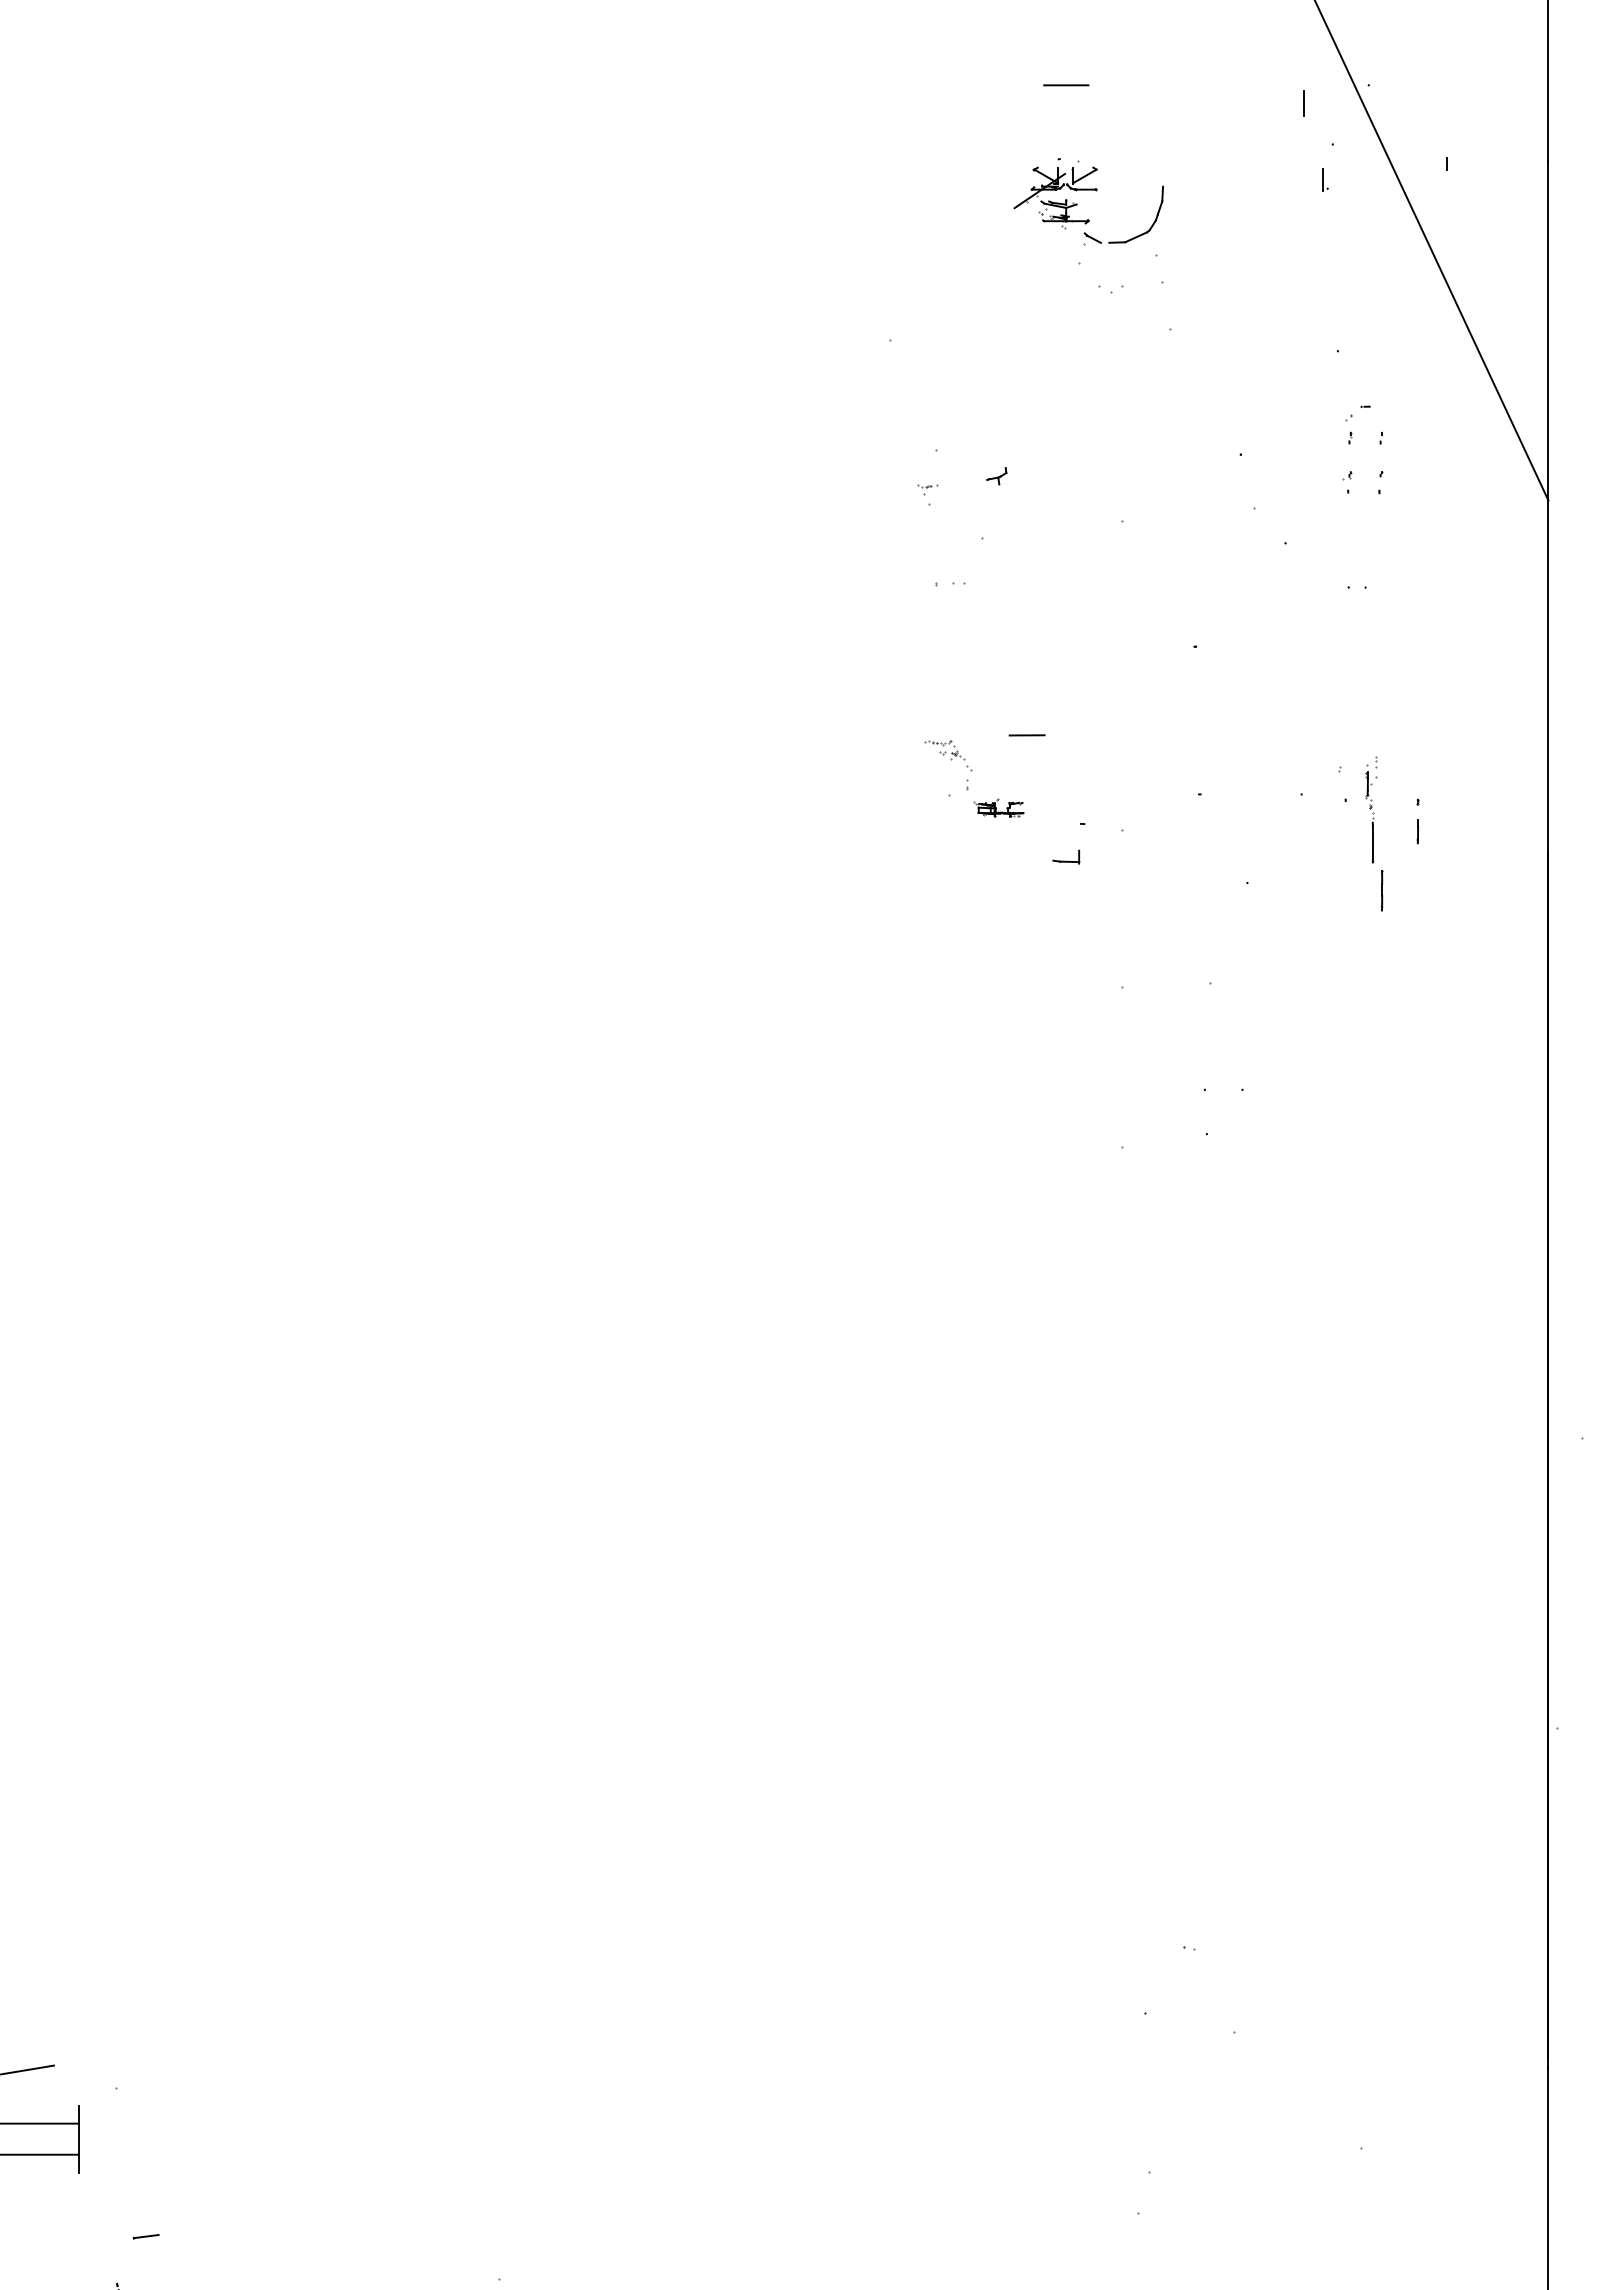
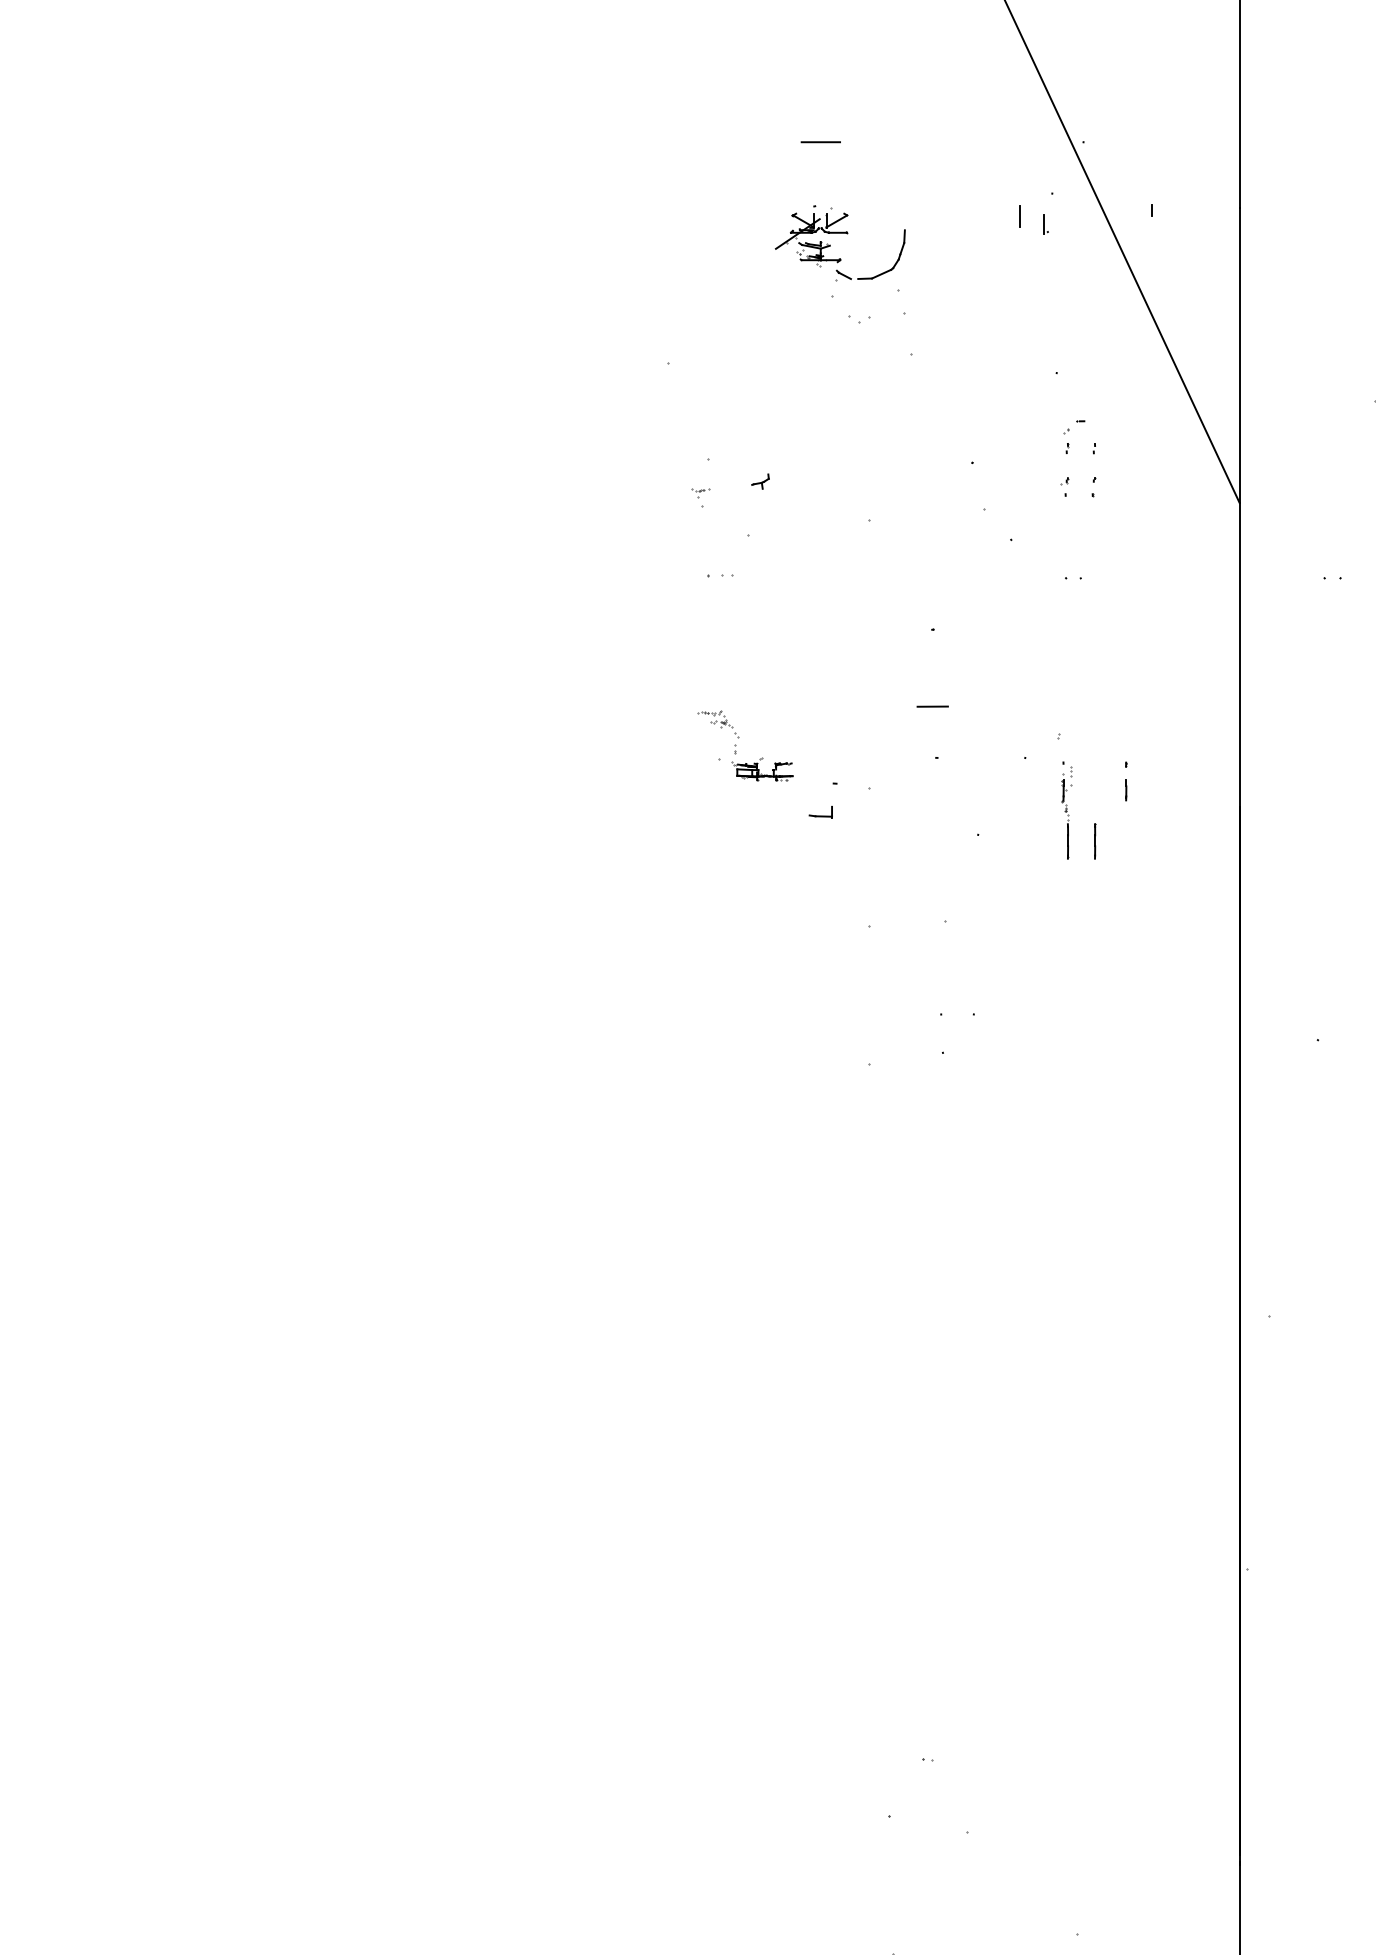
line: (1303, 103) -> (1019, 216), moved
line: (1026, 735) -> (932, 706), moved
part: (998, 807) -> (762, 769), size x1.43
part: (1371, 809) -> (1066, 812), moved

